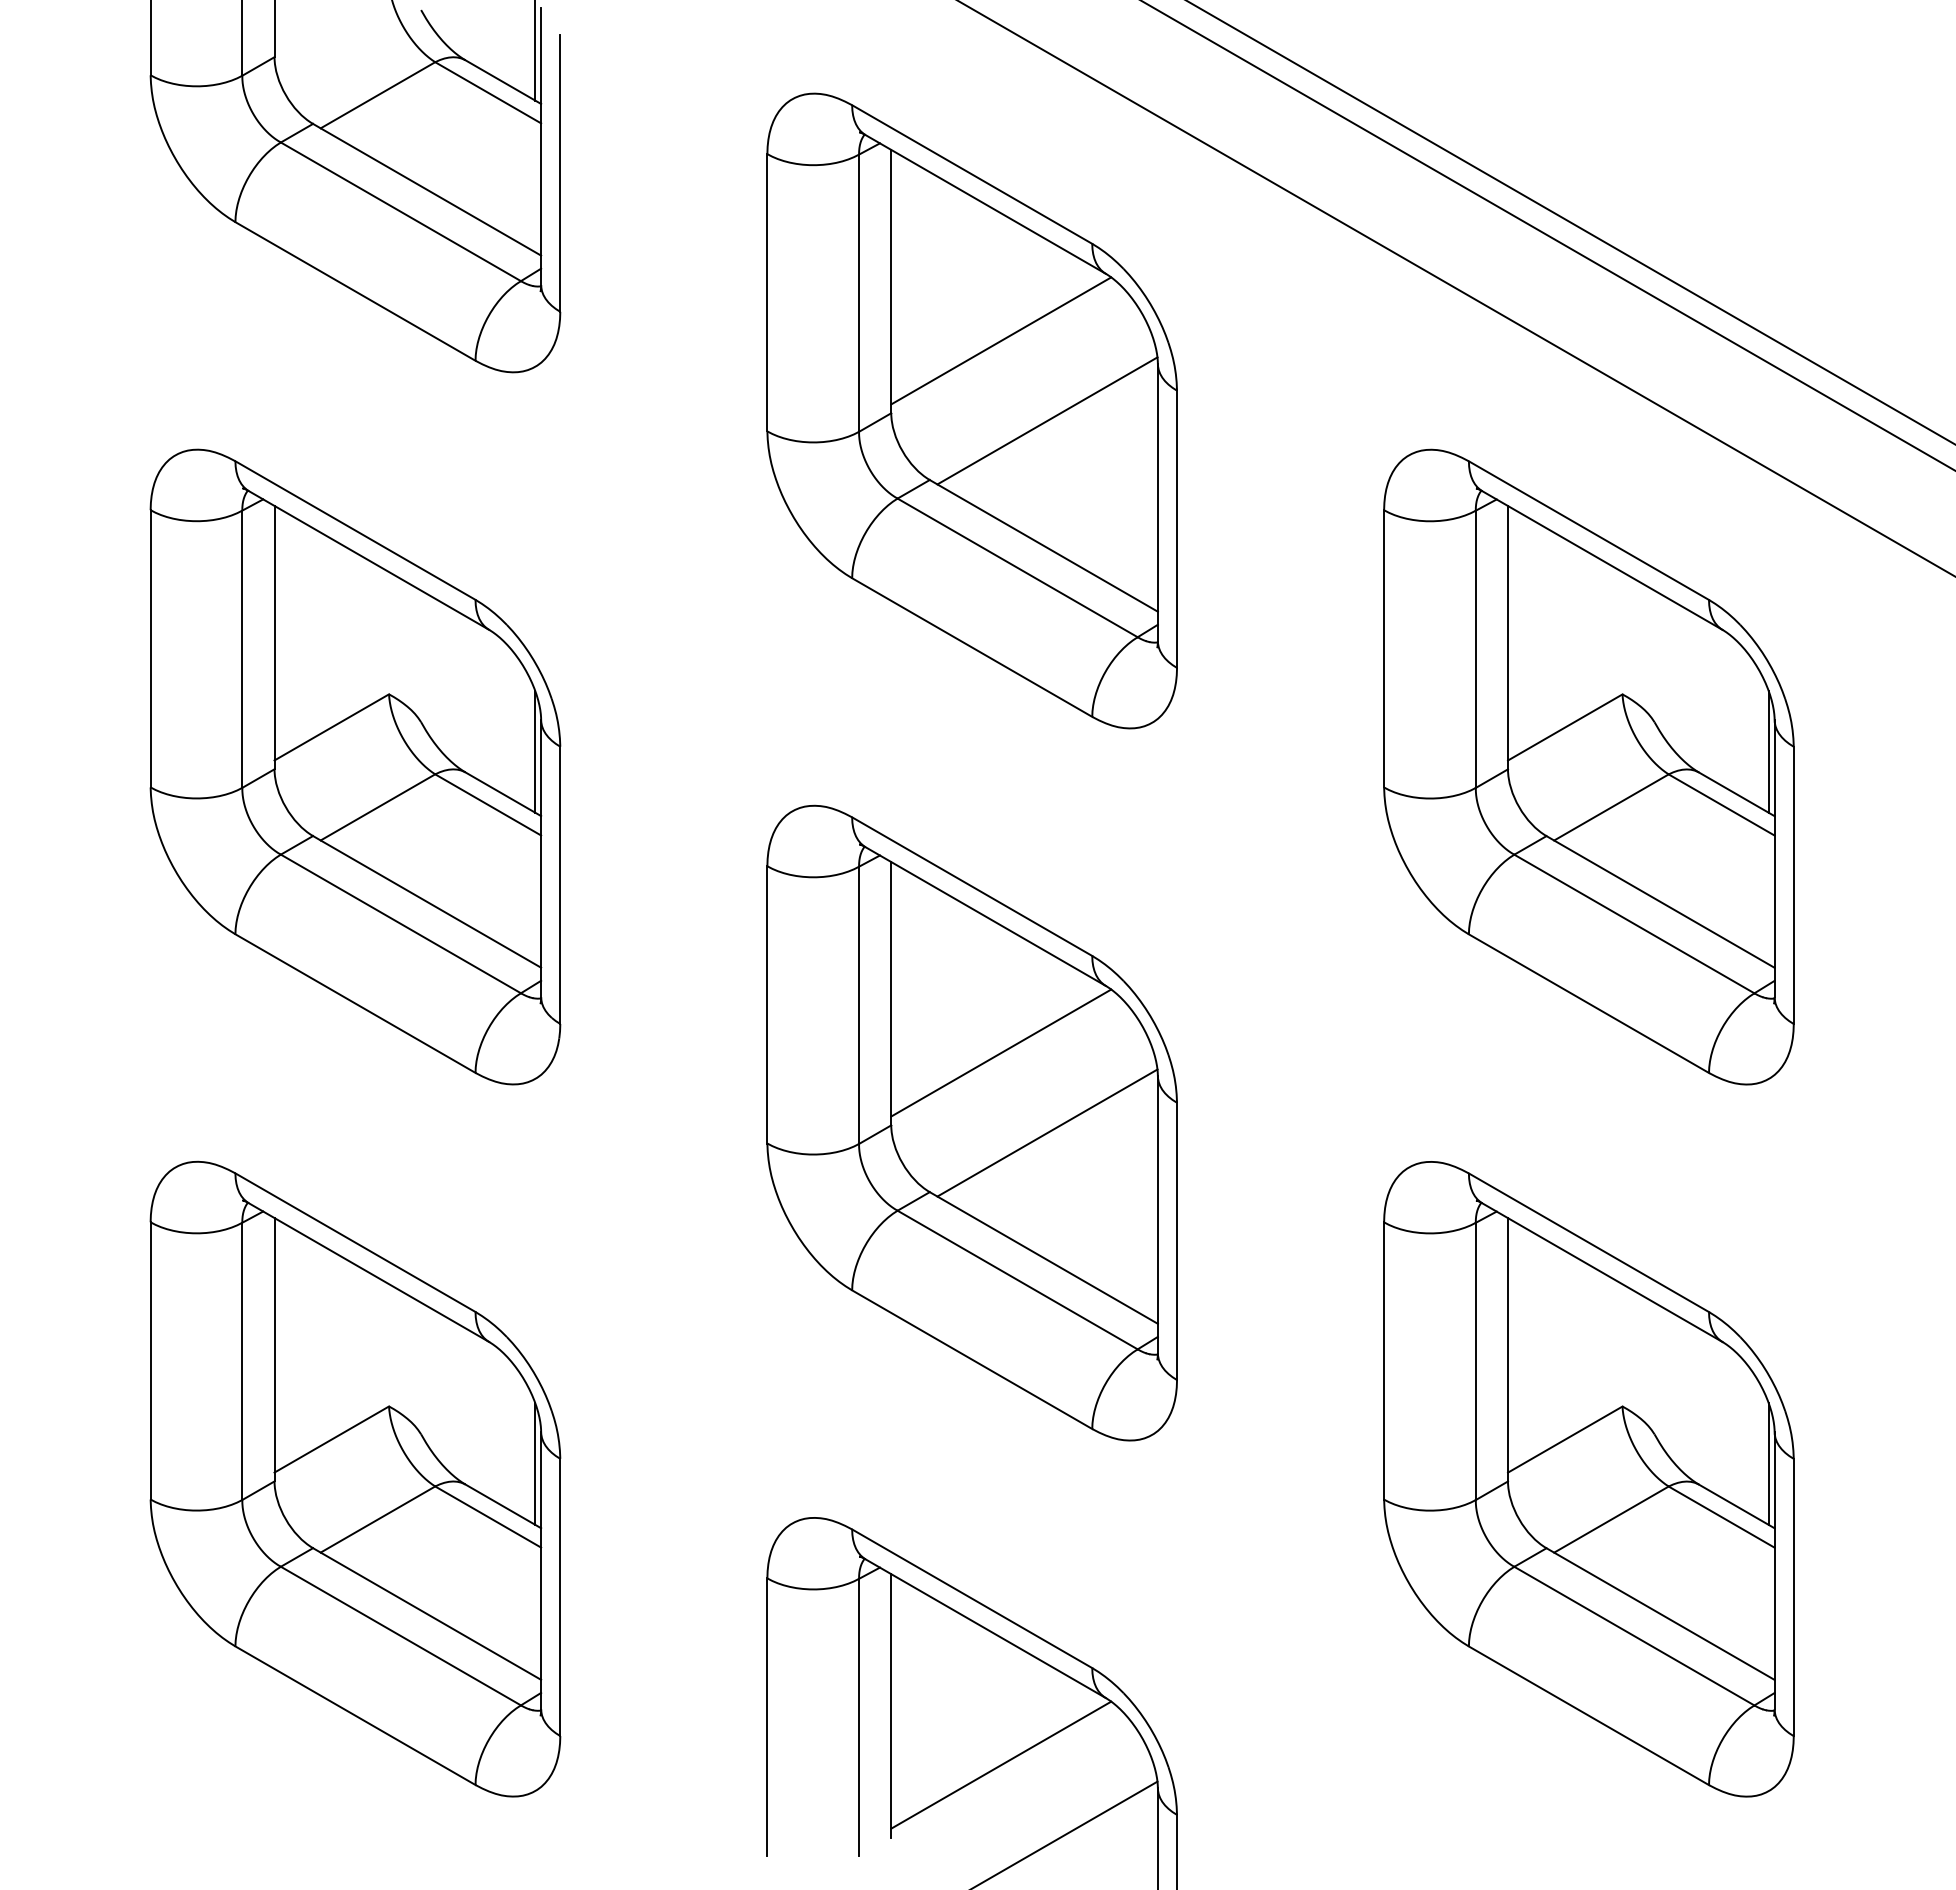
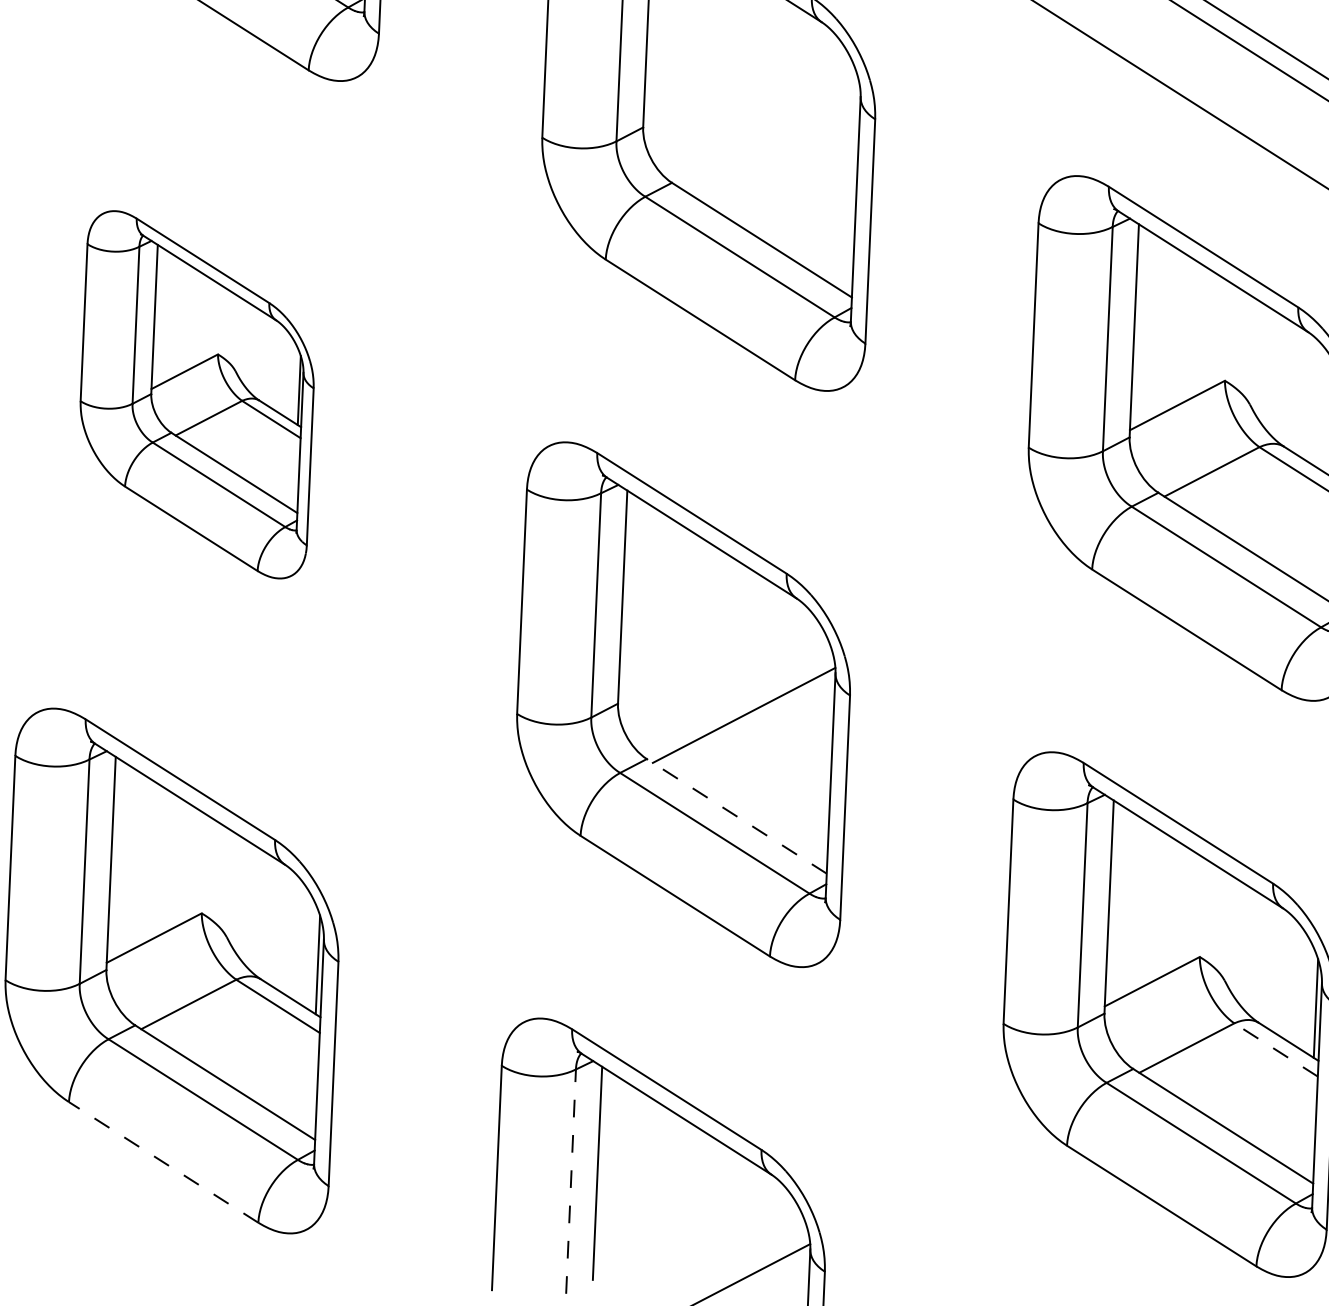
line: (1001, 340) -> (734, 72), removed
line: (1047, 420) -> (769, 138), removed
part: (355, 766) -> (197, 394), size x0.7
line: (1001, 1052) -> (709, 648), removed
line: (1043, 1257) -> (736, 815), solid -> dashed
line: (1721, 1516) -> (1275, 1049), solid -> dashed
line: (355, 1715) -> (163, 1162), solid -> dashed
line: (859, 1717) -> (571, 1181), solid -> dashed
line: (1001, 1764) -> (684, 1224), removed

